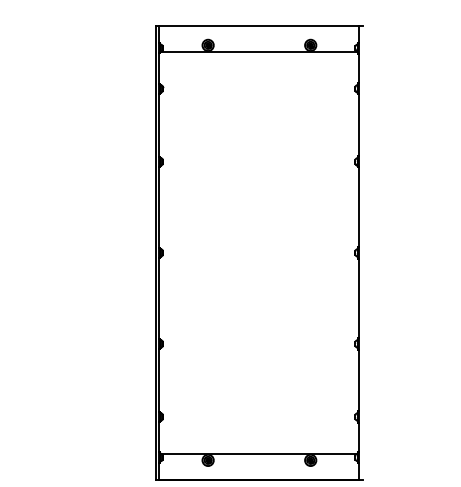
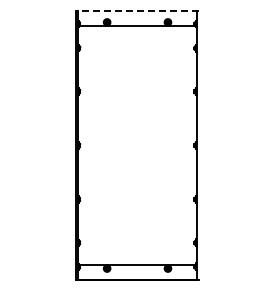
line: (259, 25) -> (137, 10), solid -> dashed

